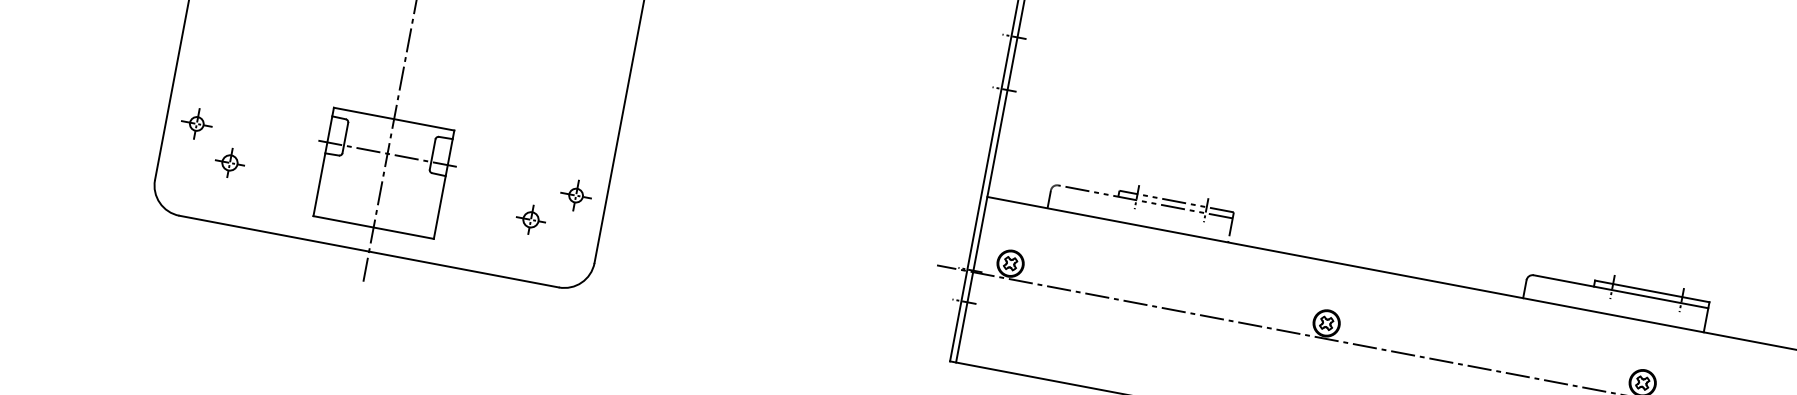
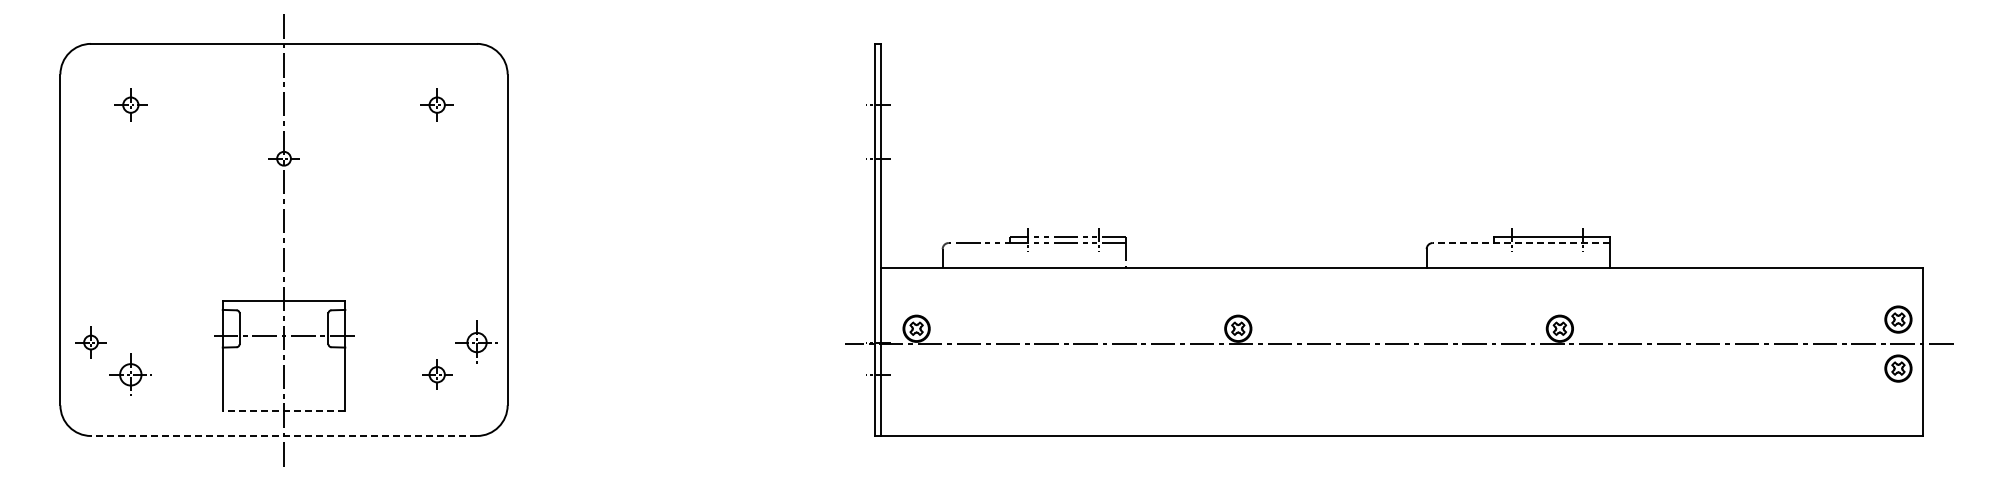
part: (229, 162) -> (130, 374), size x1.4
part: (575, 195) -> (476, 342), size x1.4
line: (373, 227) -> (283, 411), solid -> dashed
line: (369, 252) -> (284, 436), solid -> dashed
line: (1620, 292) -> (1521, 243), solid -> dashed

